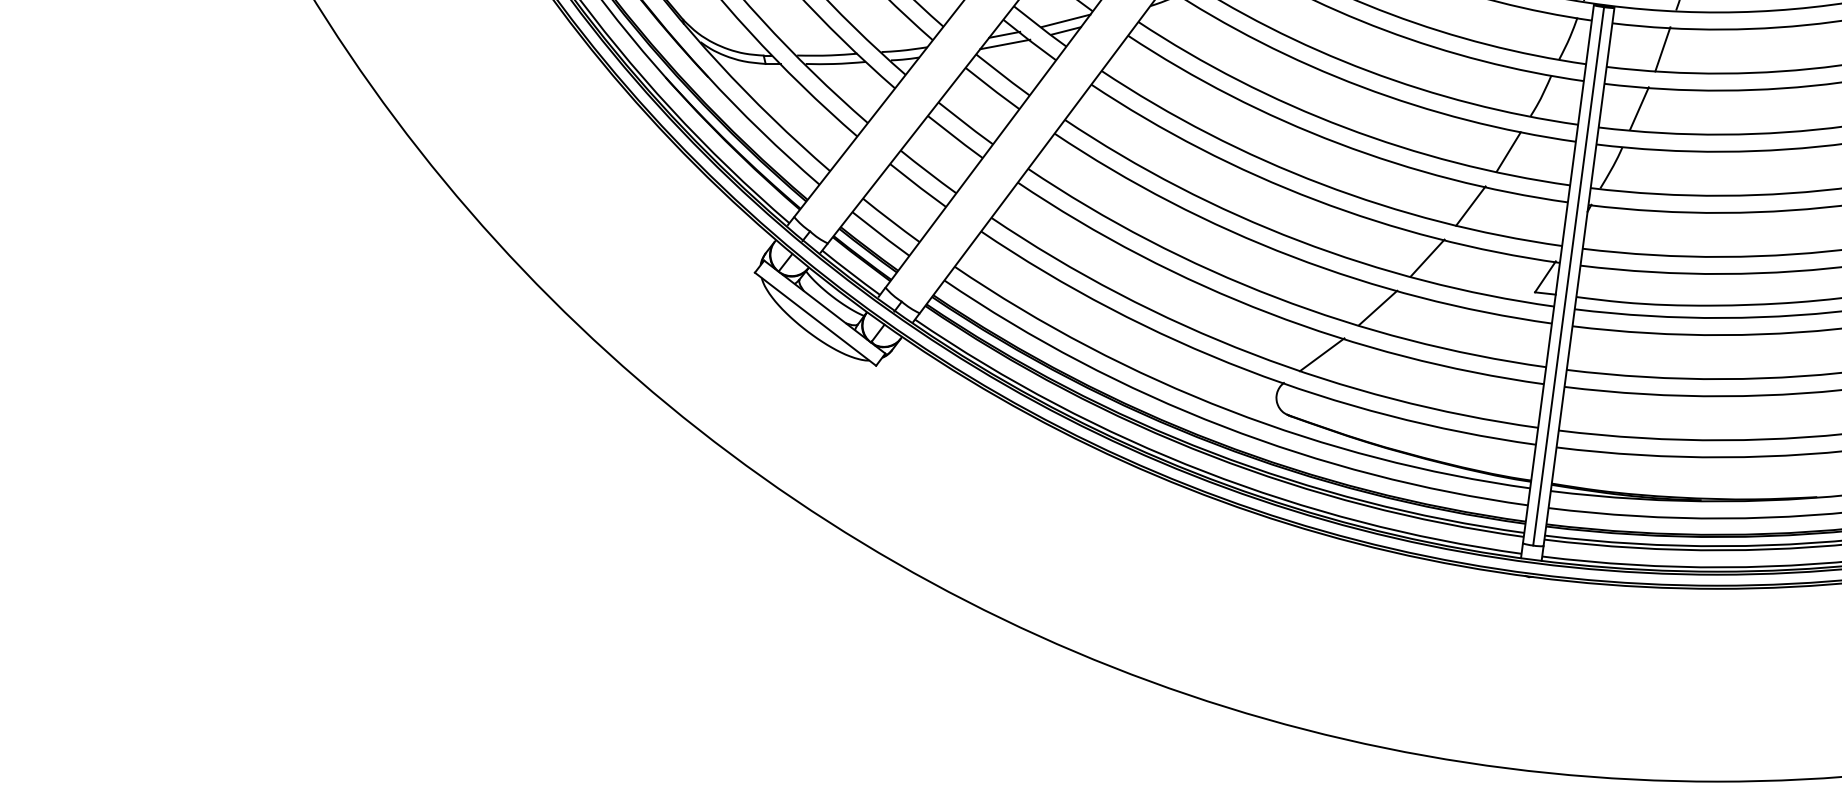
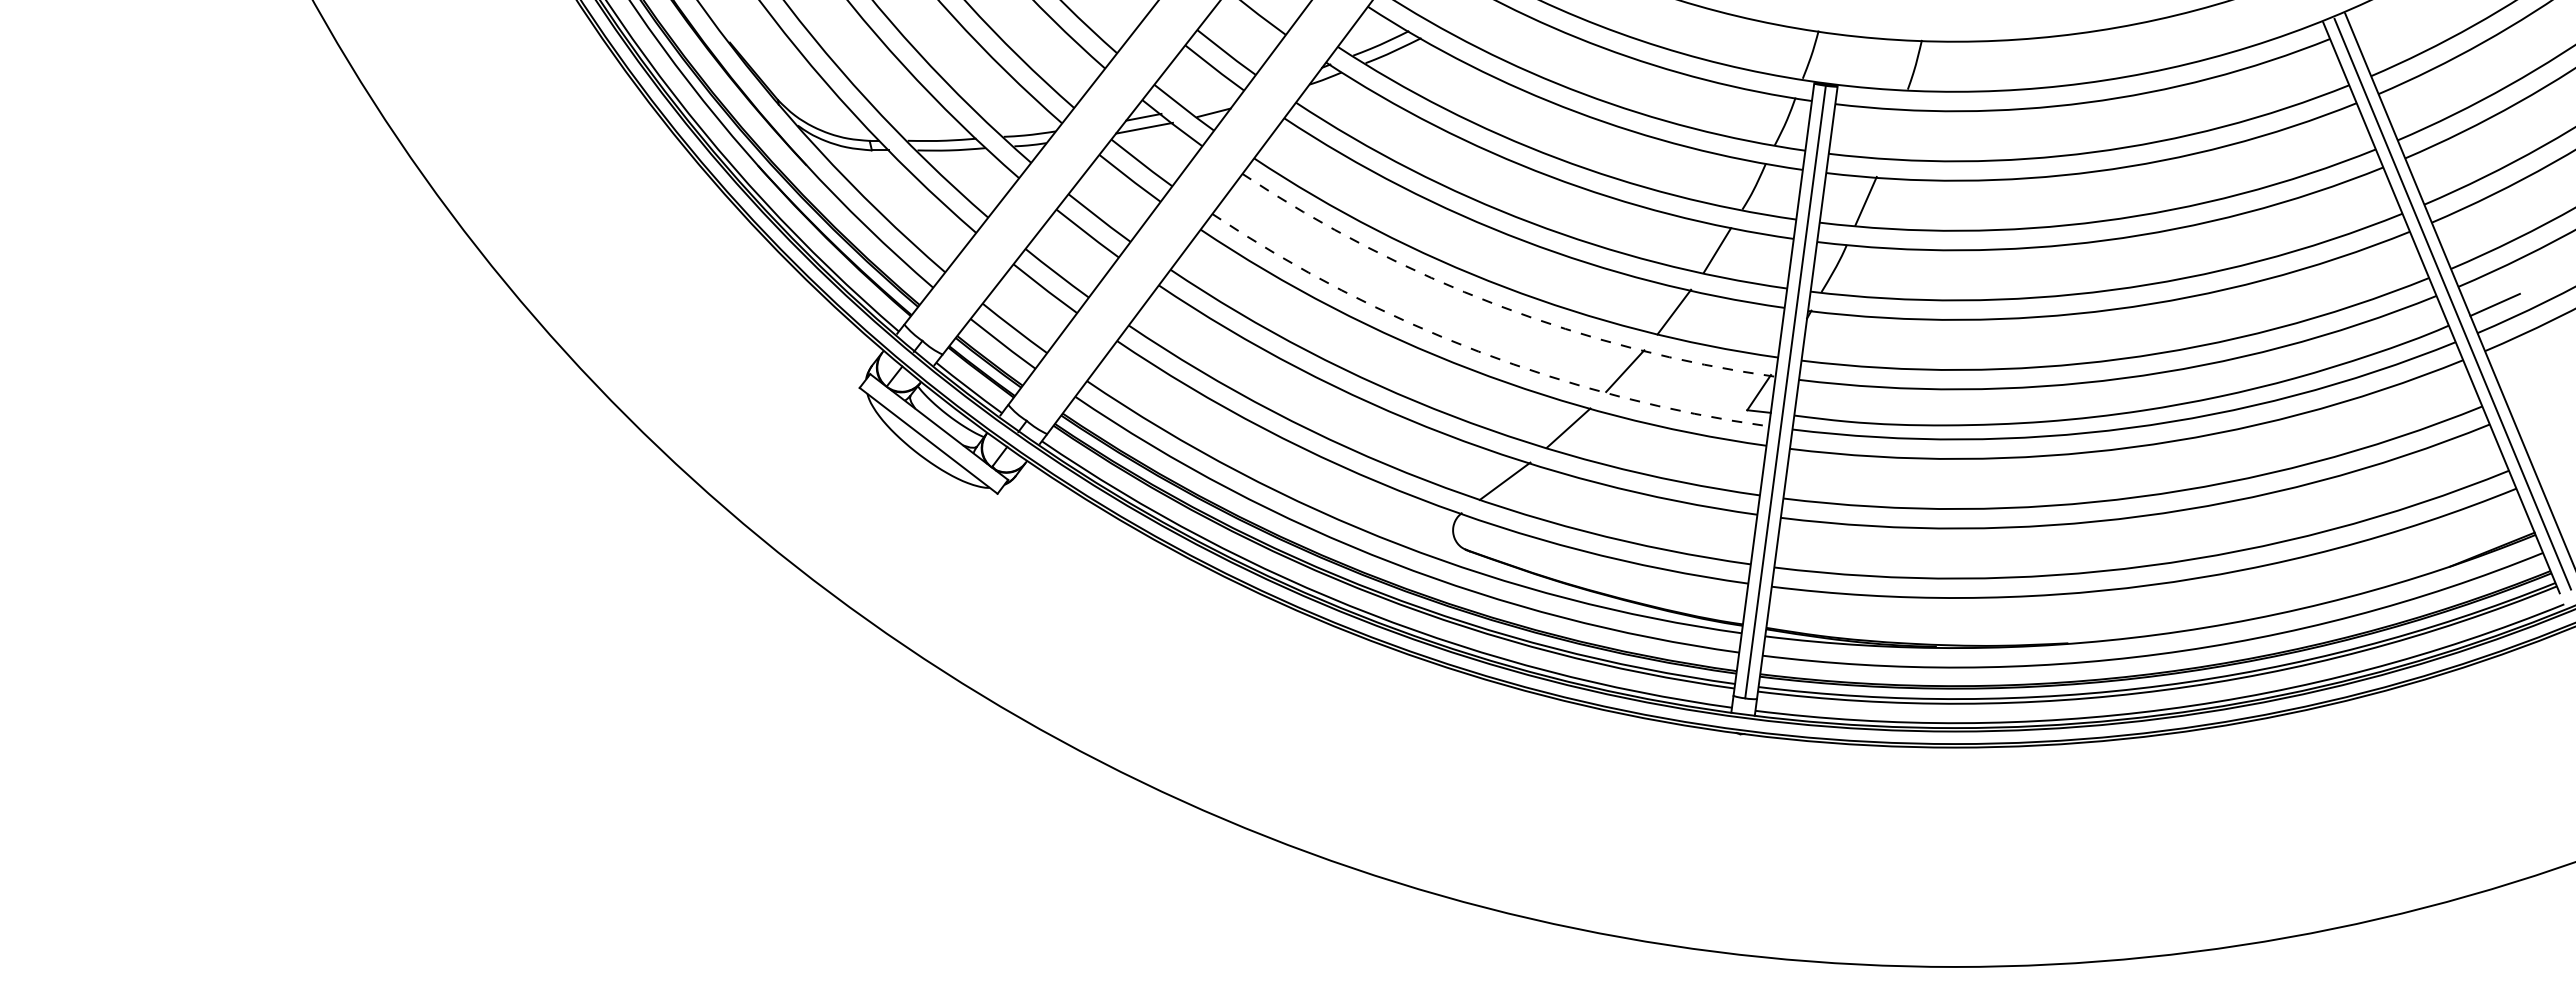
line: (1065, 20) -> (1213, 101), removed
line: (1662, 49) -> (1892, 133), removed
arc: (1315, 200) -> (1497, 305), solid -> dashed
arc: (1298, 240) -> (1478, 351), solid -> dashed

